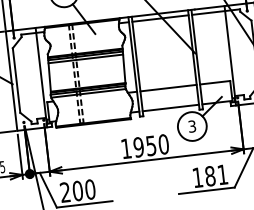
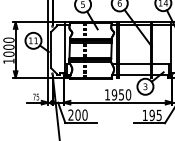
text: (216, 175) -> (155, 115), 181 -> 195

